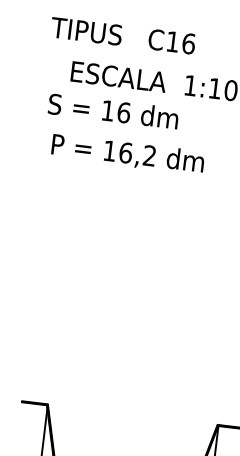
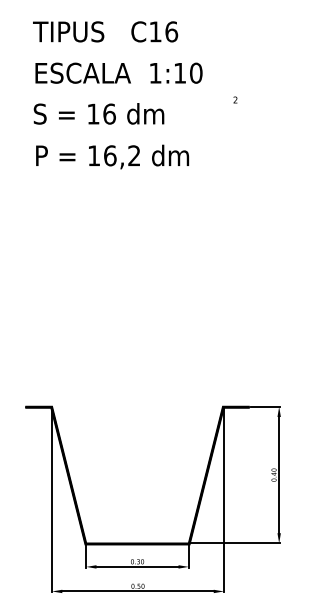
text: (123, 35) -> (105, 31), moved
text: (113, 110) -> (98, 113), moved
text: (128, 153) -> (112, 156), moved

